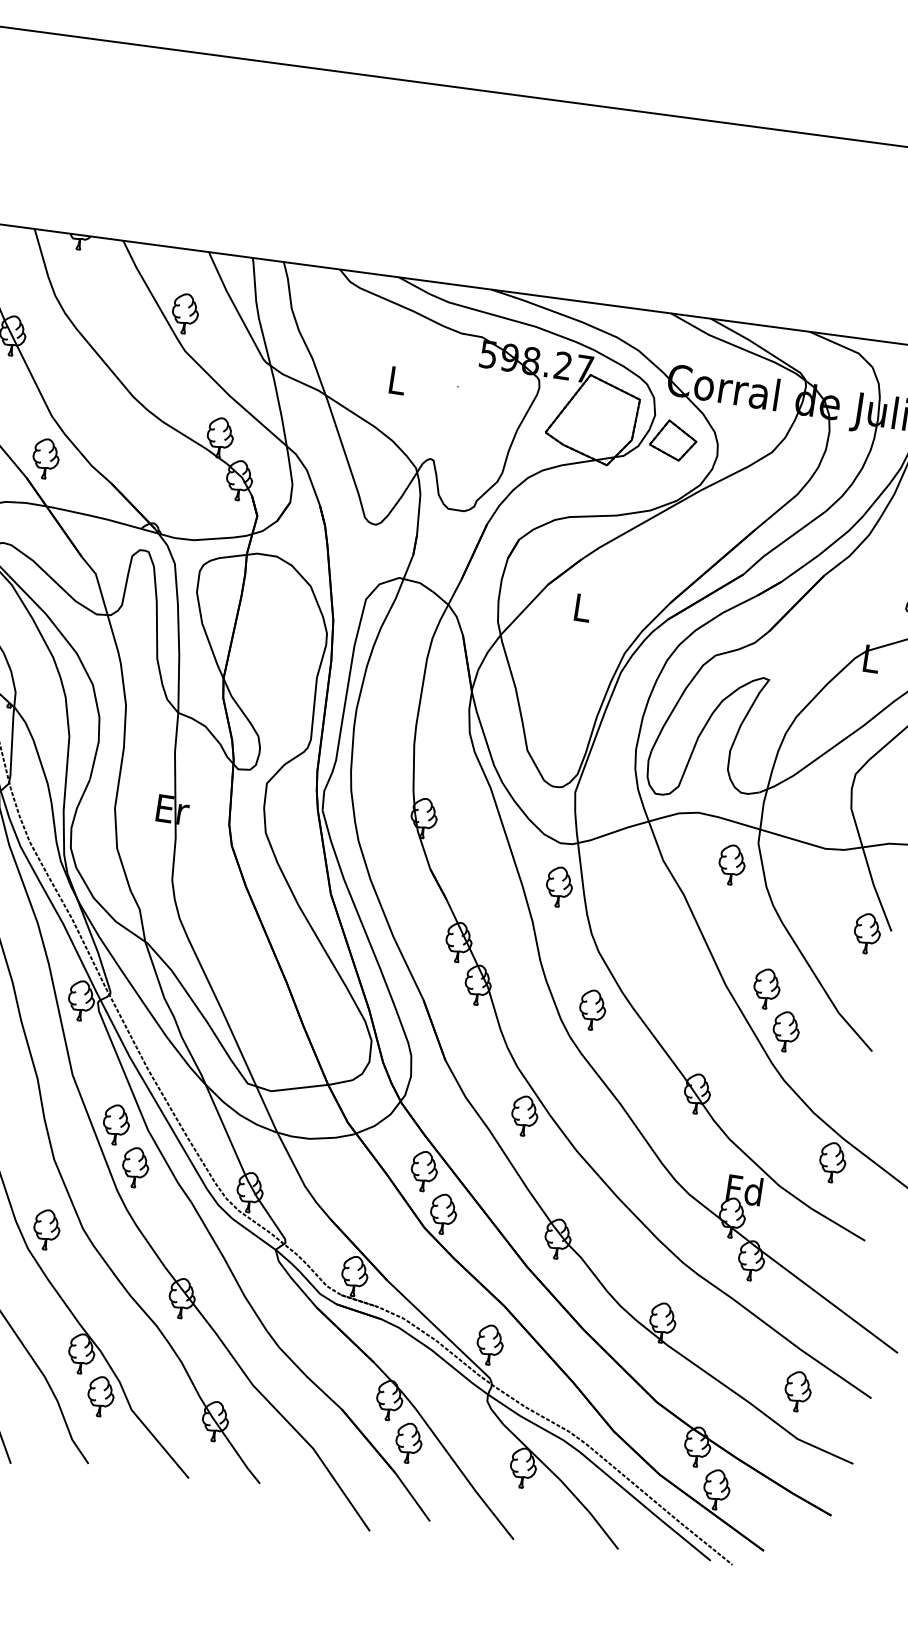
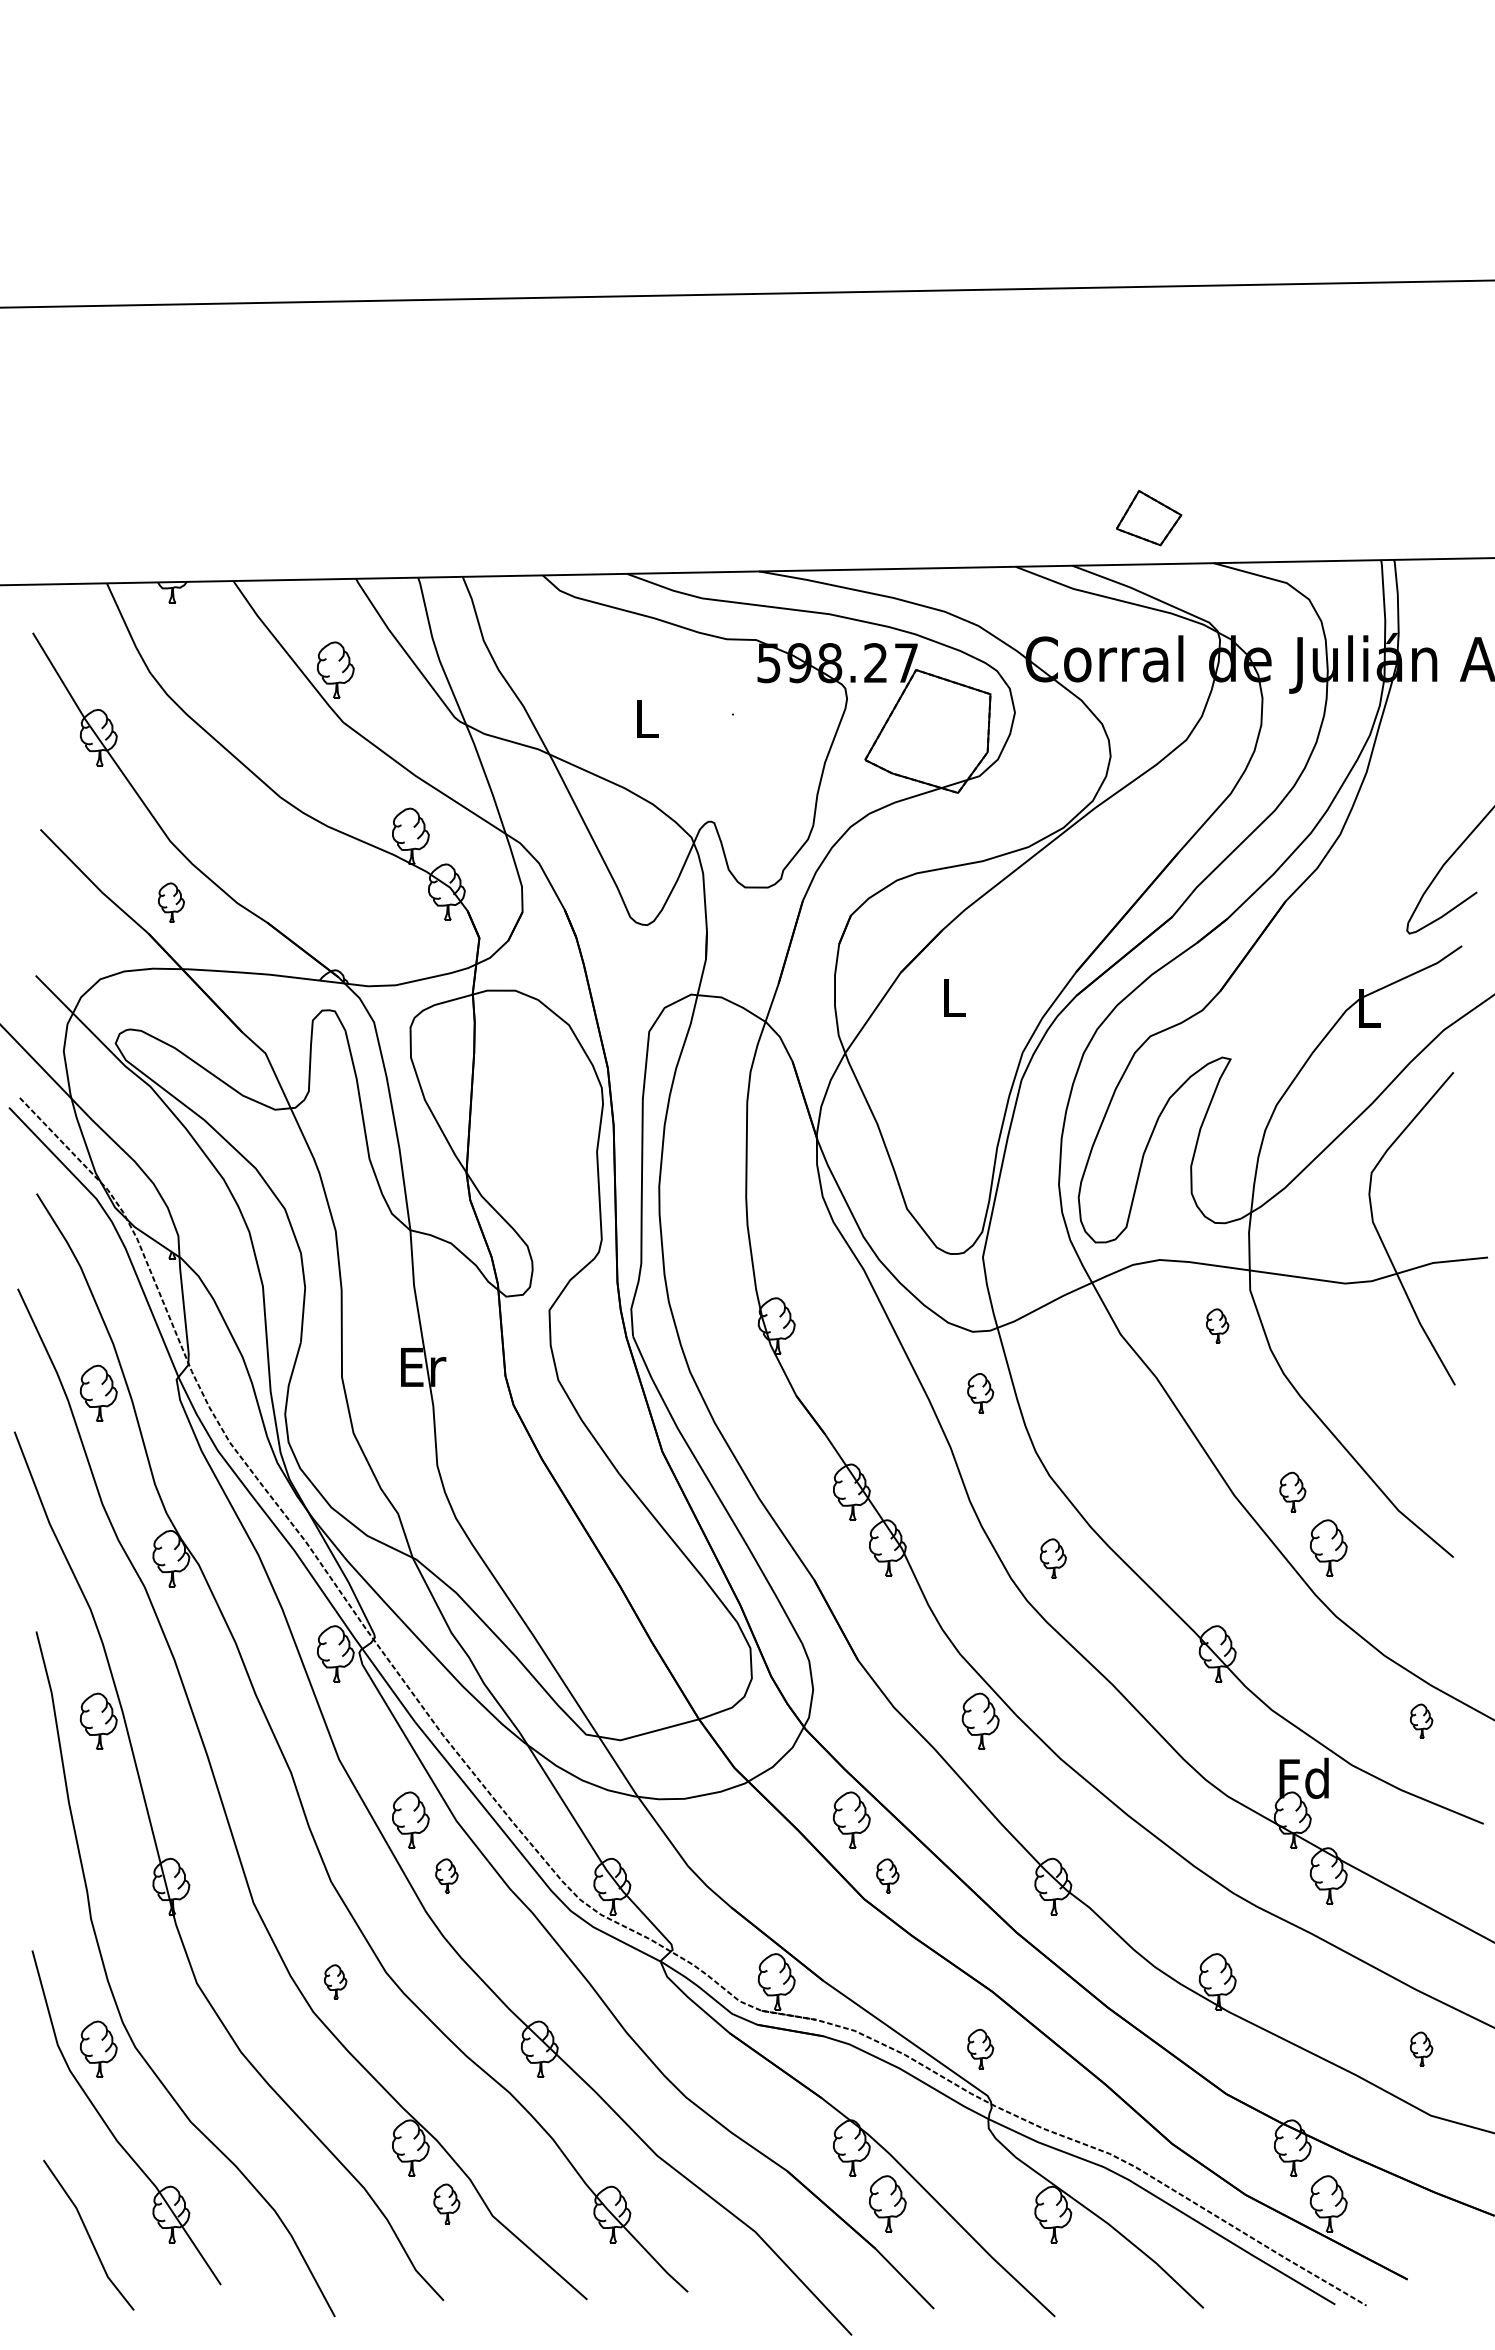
part: (673, 440) -> (1149, 518), moved
part: (46, 458) -> (171, 902), size x0.7
part: (731, 864) -> (1217, 1325), size x0.6
part: (559, 886) -> (980, 1392), size x0.7
part: (867, 932) -> (1421, 1392), removed
part: (766, 988) -> (1292, 1491), size x0.7
part: (592, 1009) -> (1053, 1558), size x0.7
part: (832, 1161) -> (1421, 1720), size x0.6
part: (135, 1167) -> (446, 1875), size x0.6
part: (443, 1213) -> (887, 1875), size x0.6
part: (46, 1229) -> (335, 1981), size x0.6
part: (490, 1344) -> (980, 2048), size x0.7
part: (797, 1391) -> (1421, 2048), size x0.6
part: (100, 1396) -> (446, 2203), size x0.7

